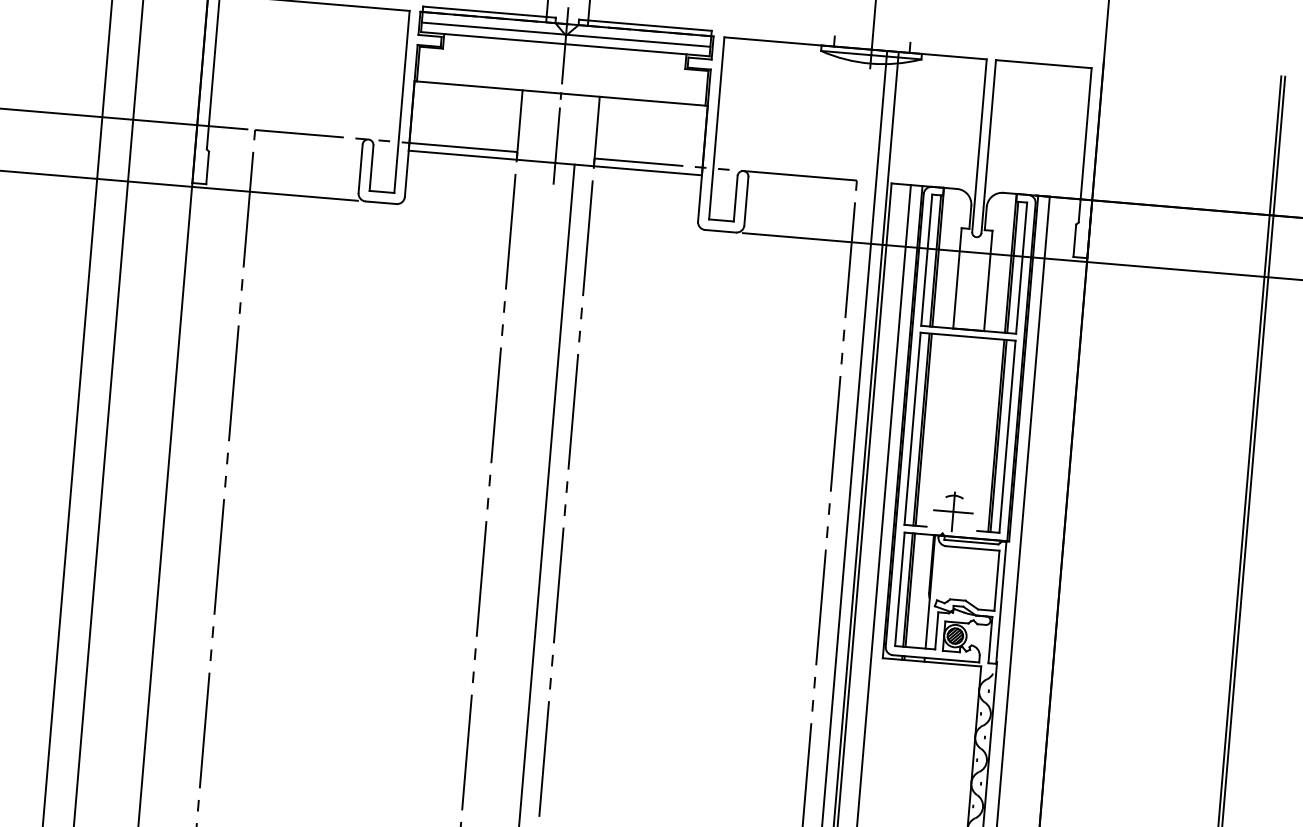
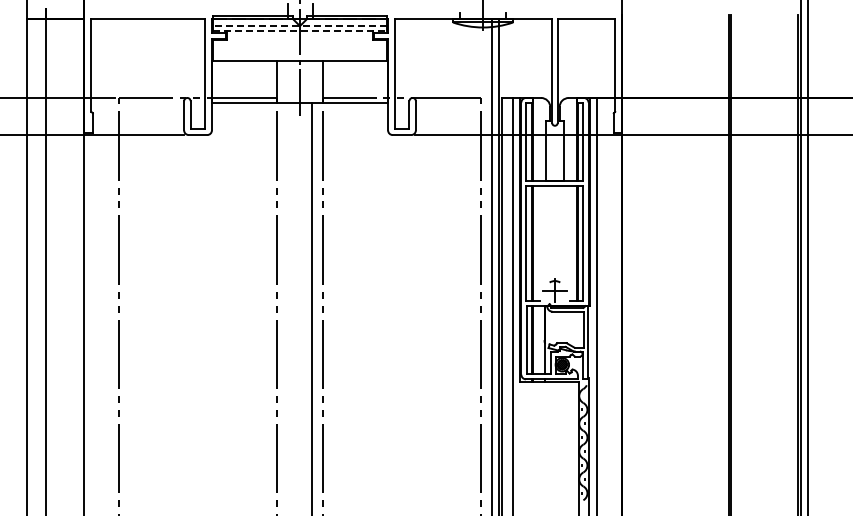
line: (566, 34) -> (300, 25), solid -> dashed
line: (566, 44) -> (300, 31), solid -> dashed

